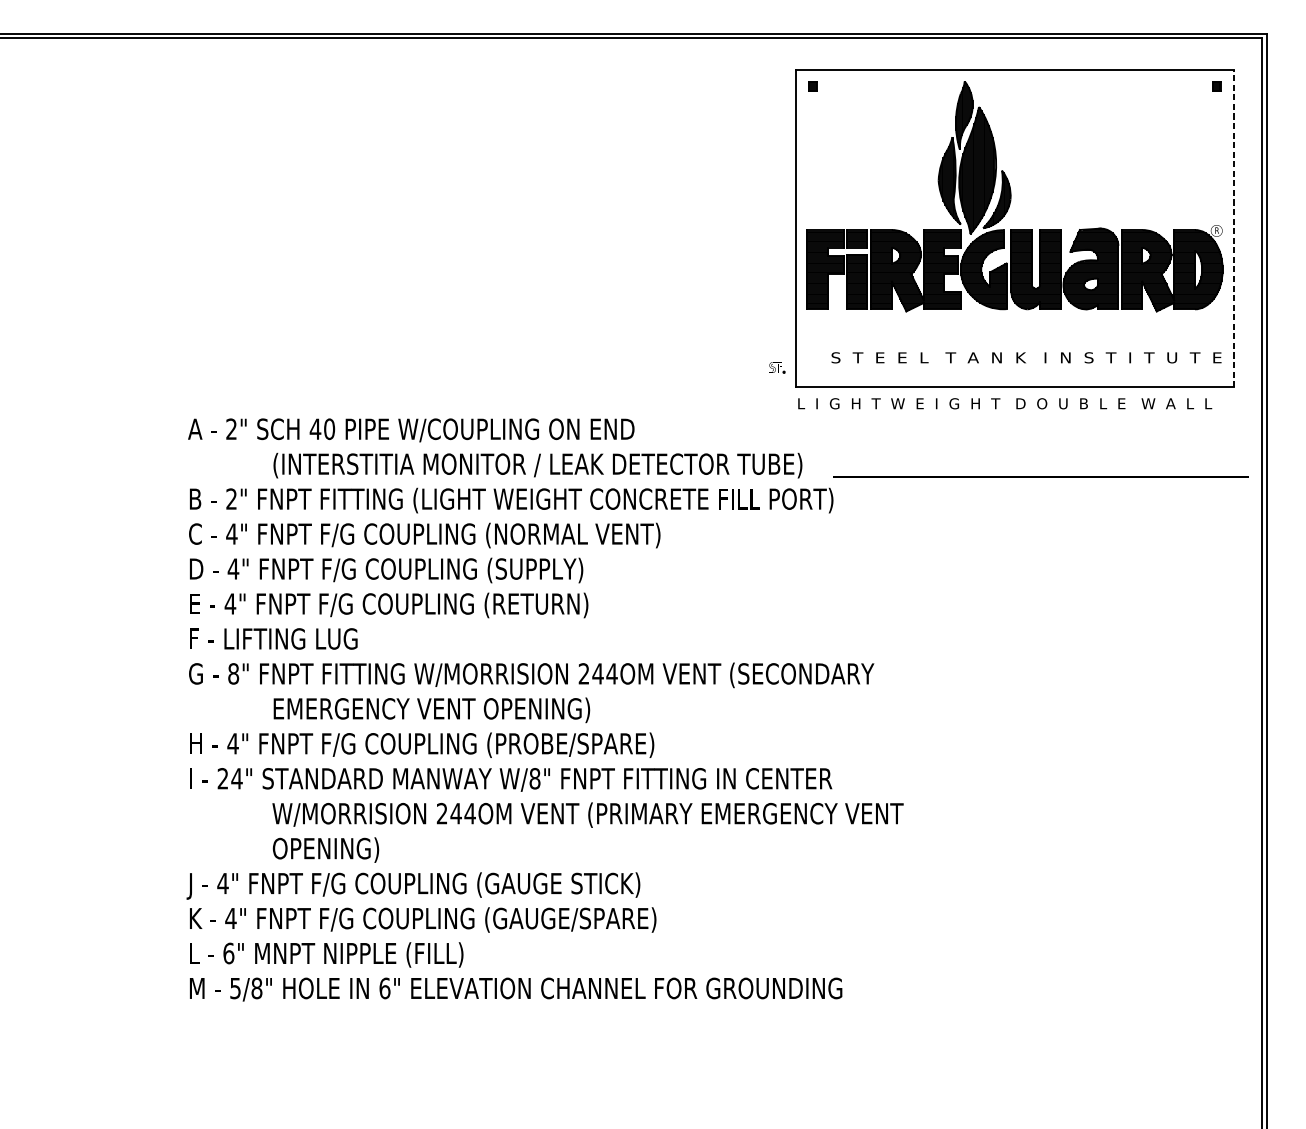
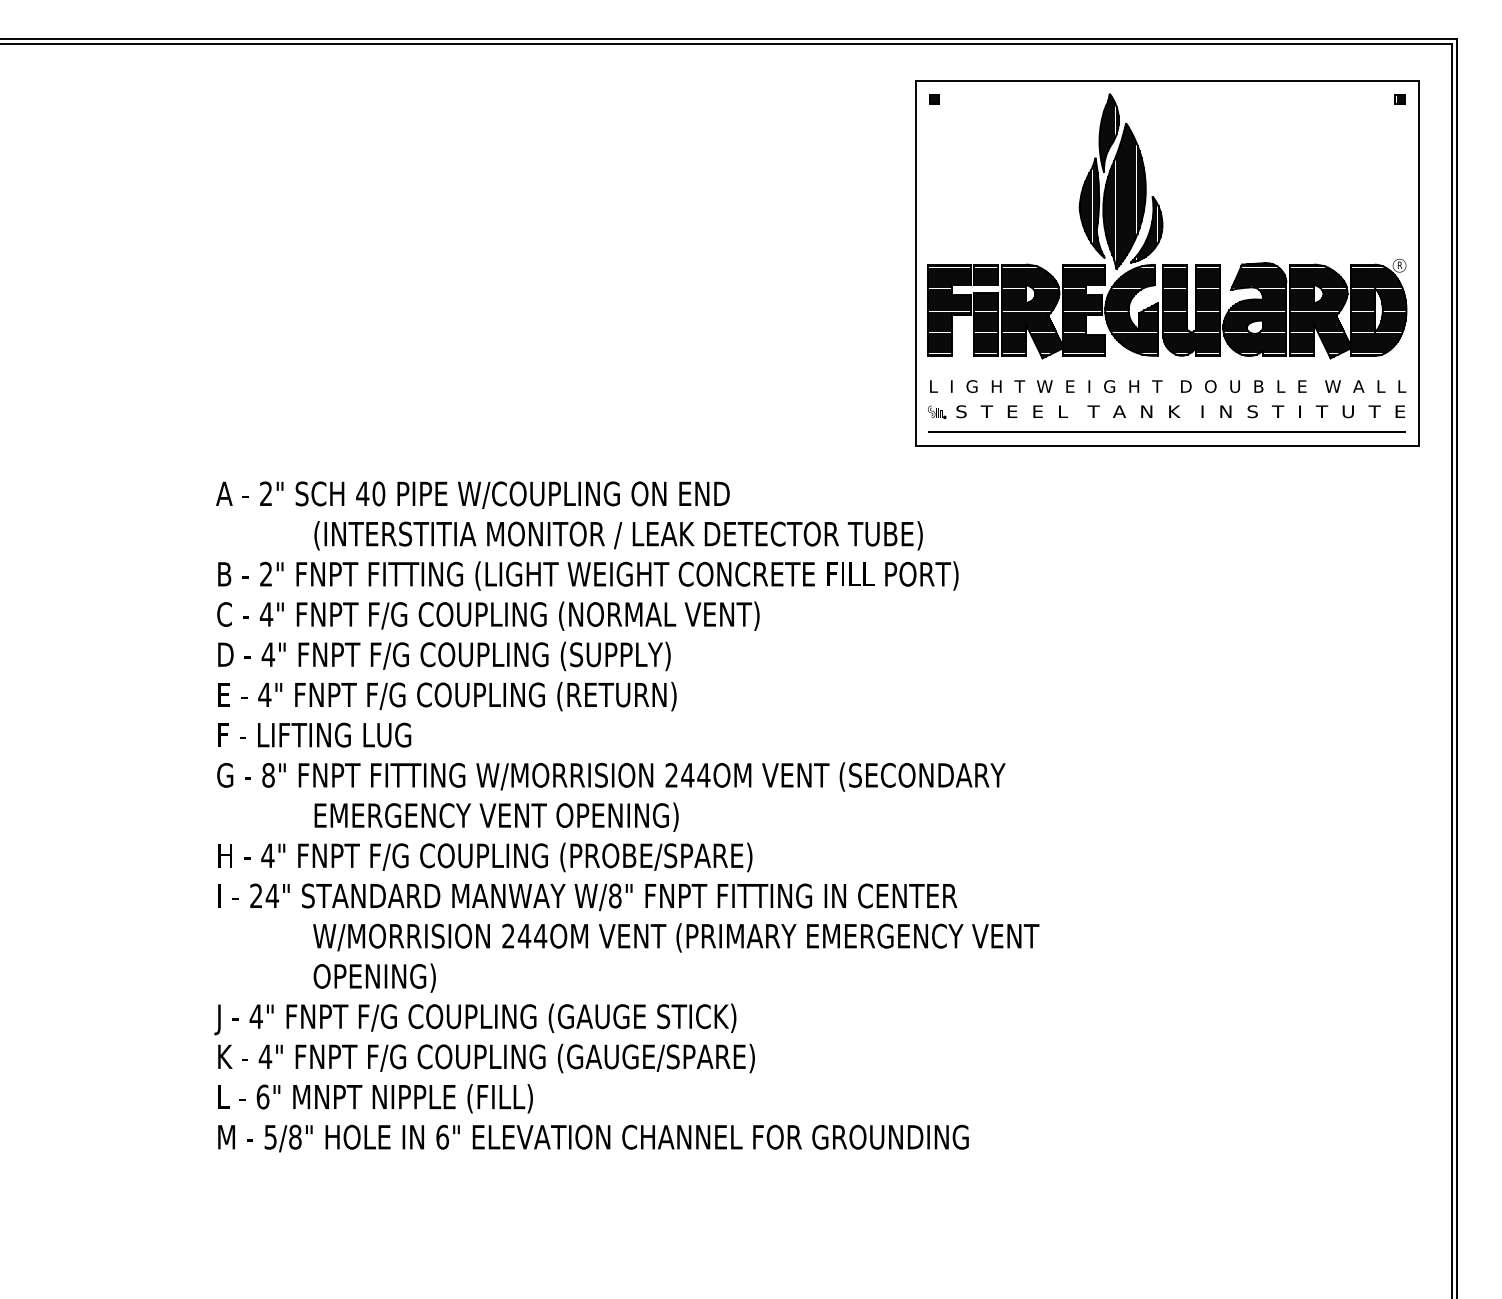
line: (1234, 228) -> (1419, 262), dashed -> solid
part: (777, 367) -> (937, 411), moved
text: (1005, 403) -> (1168, 386), moved
line: (1040, 476) -> (1166, 431), moved

